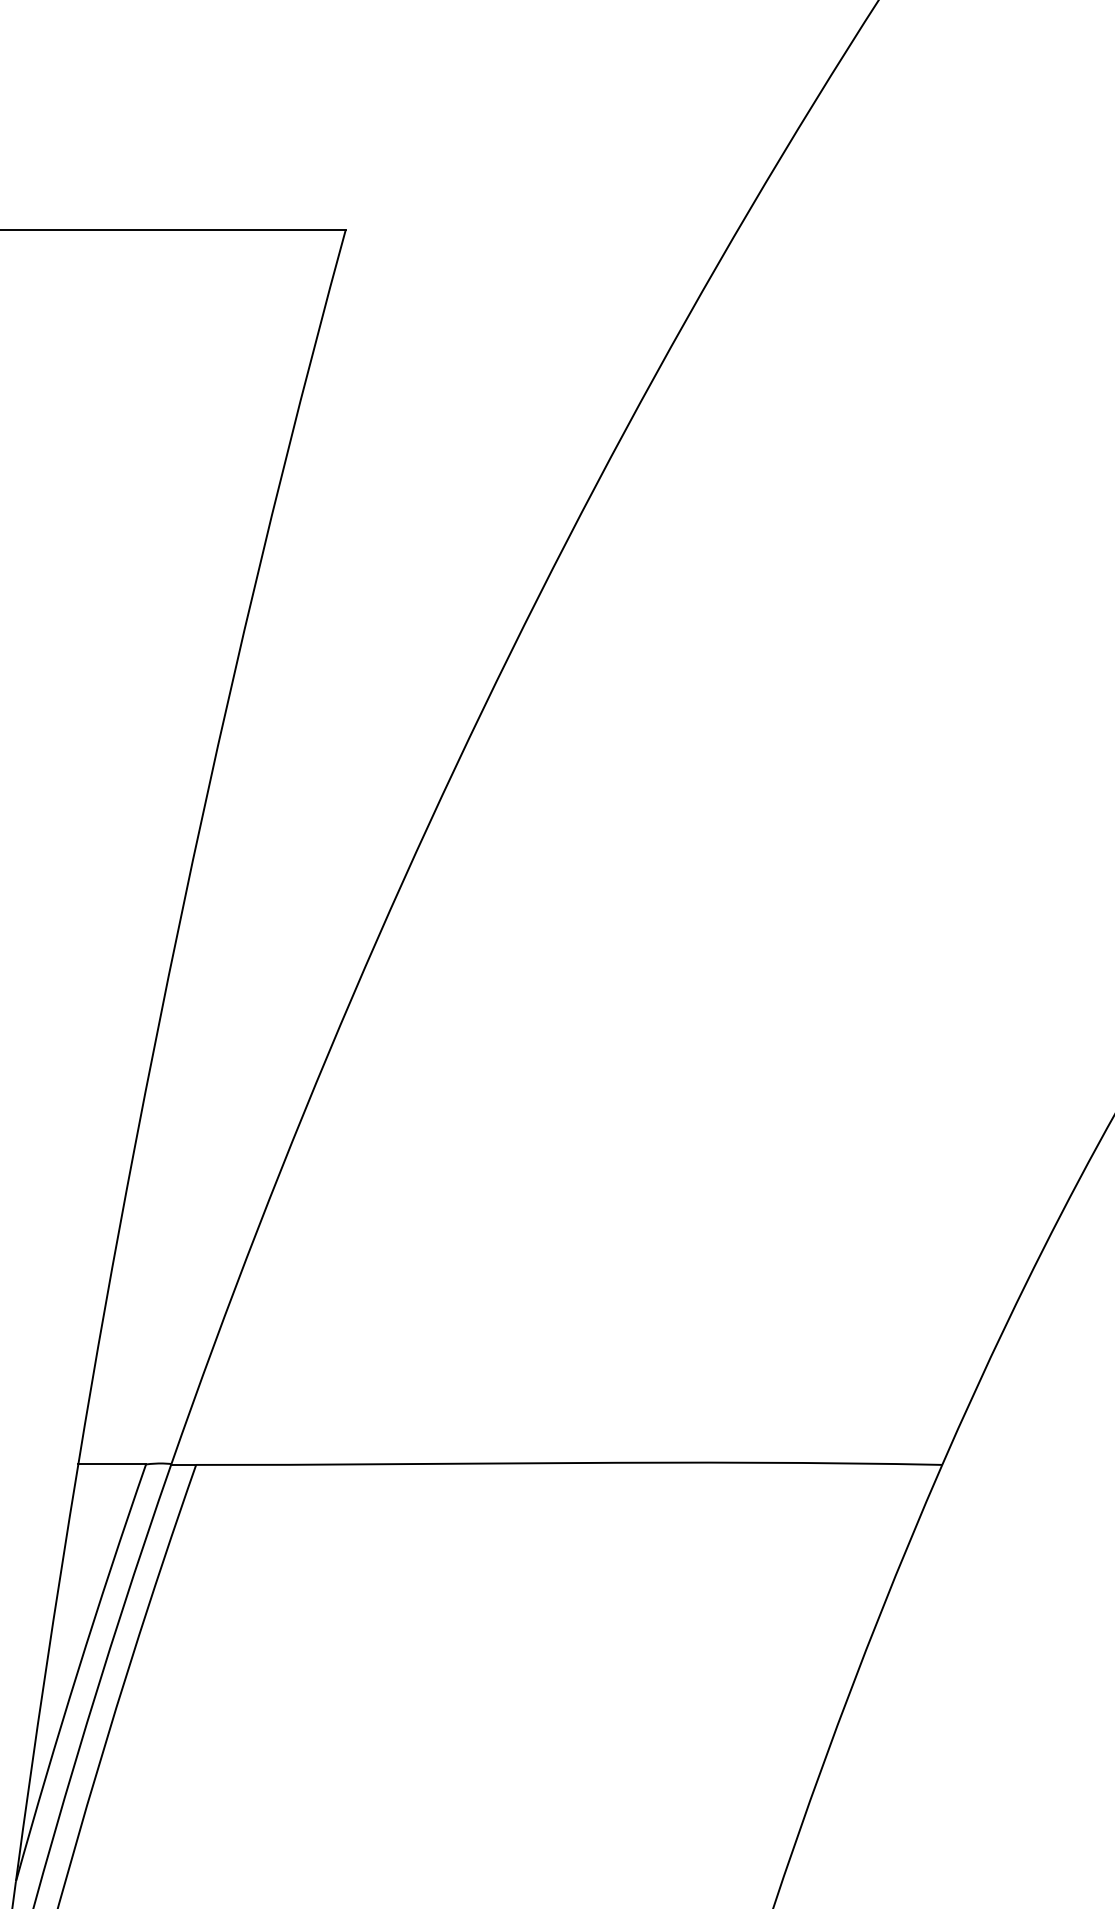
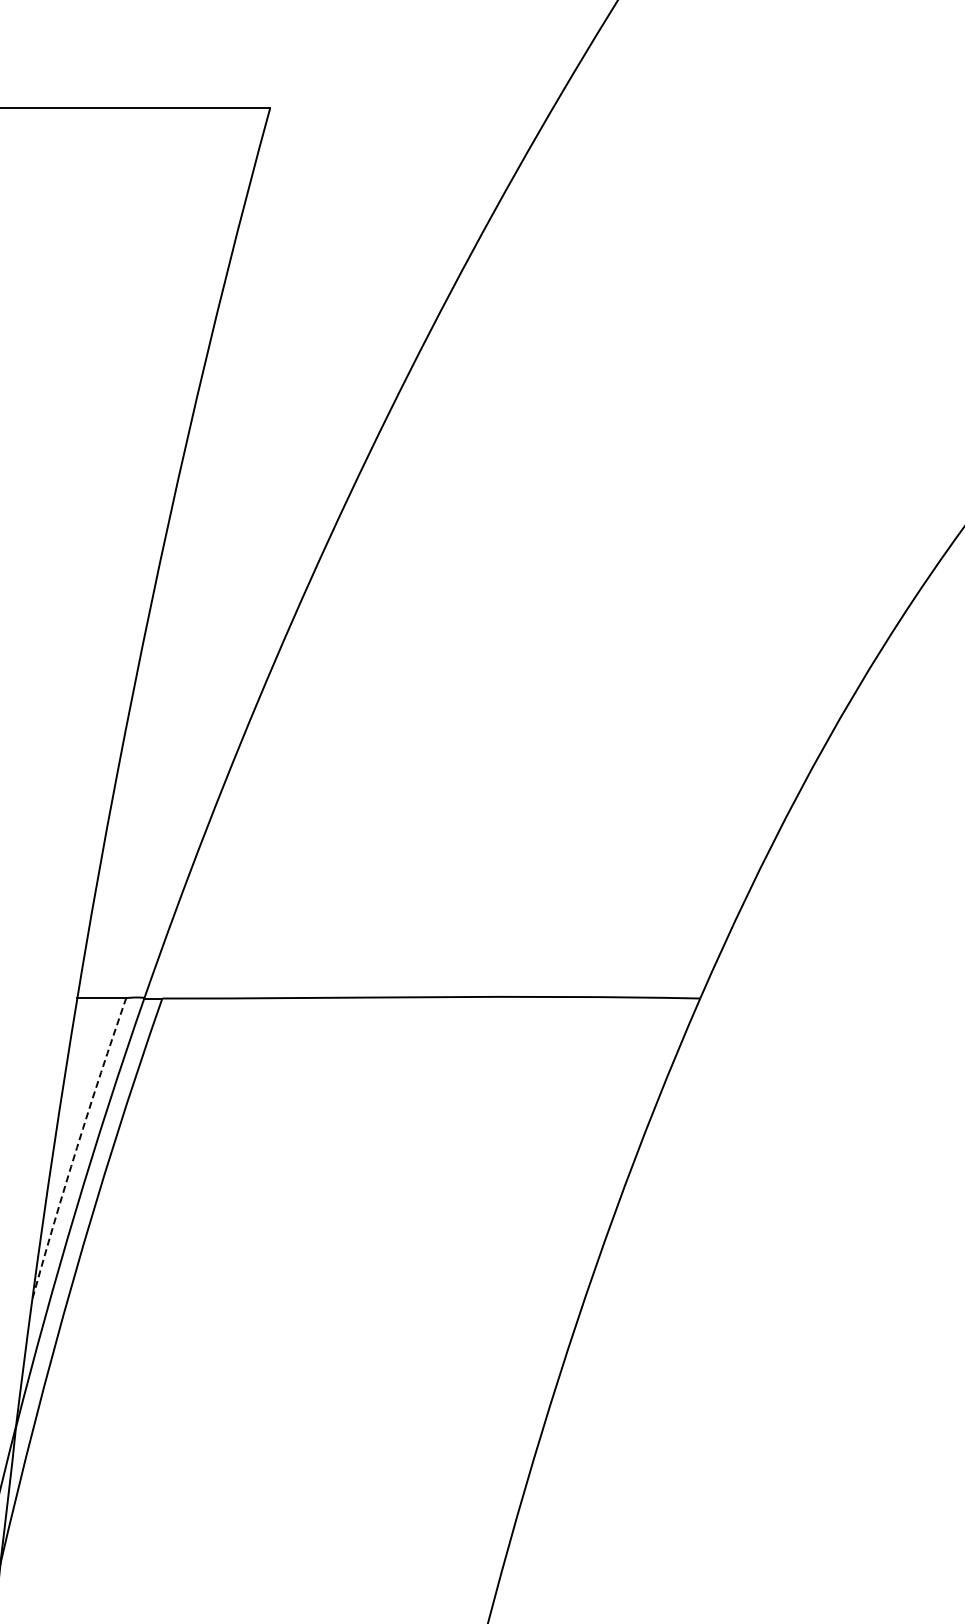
arc: (78, 1671) -> (77, 1147), solid -> dashed

